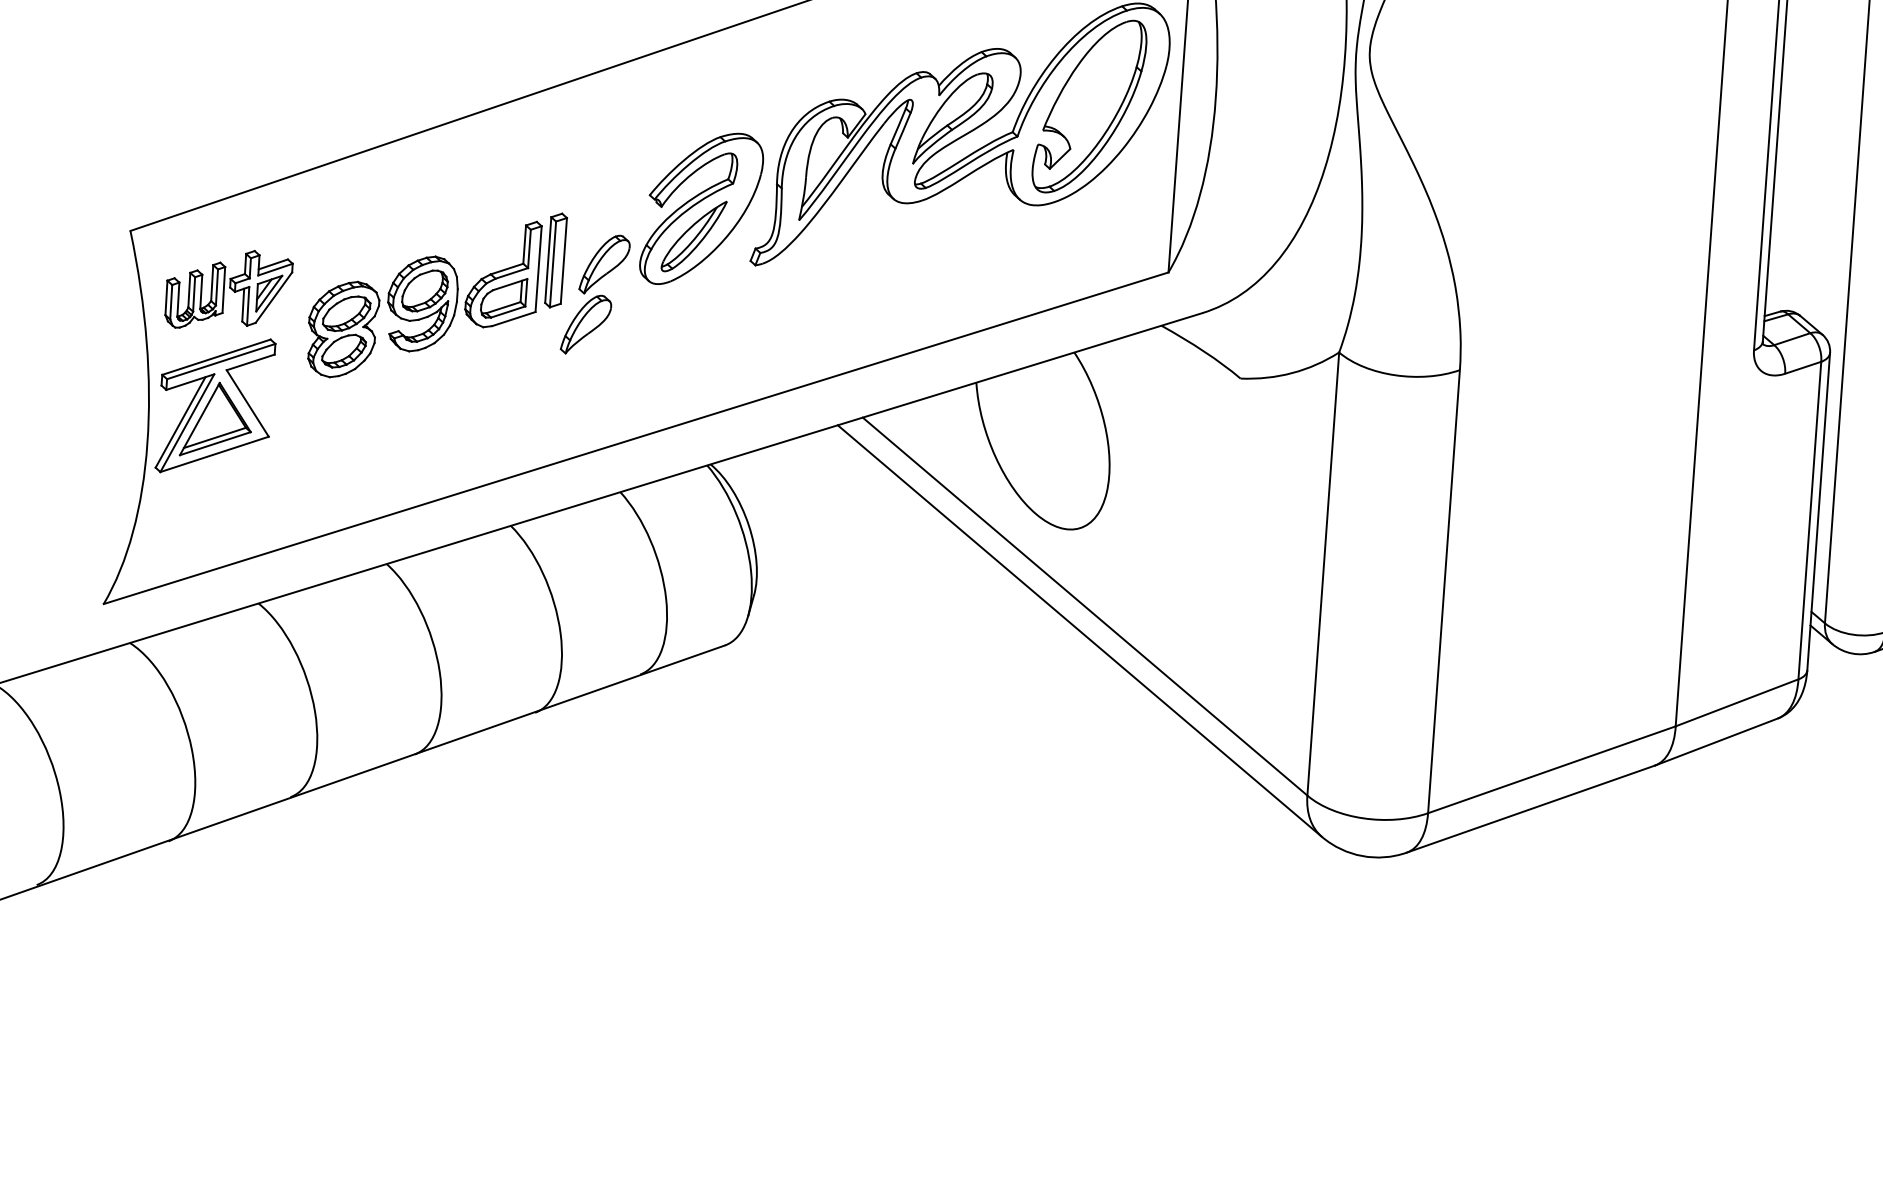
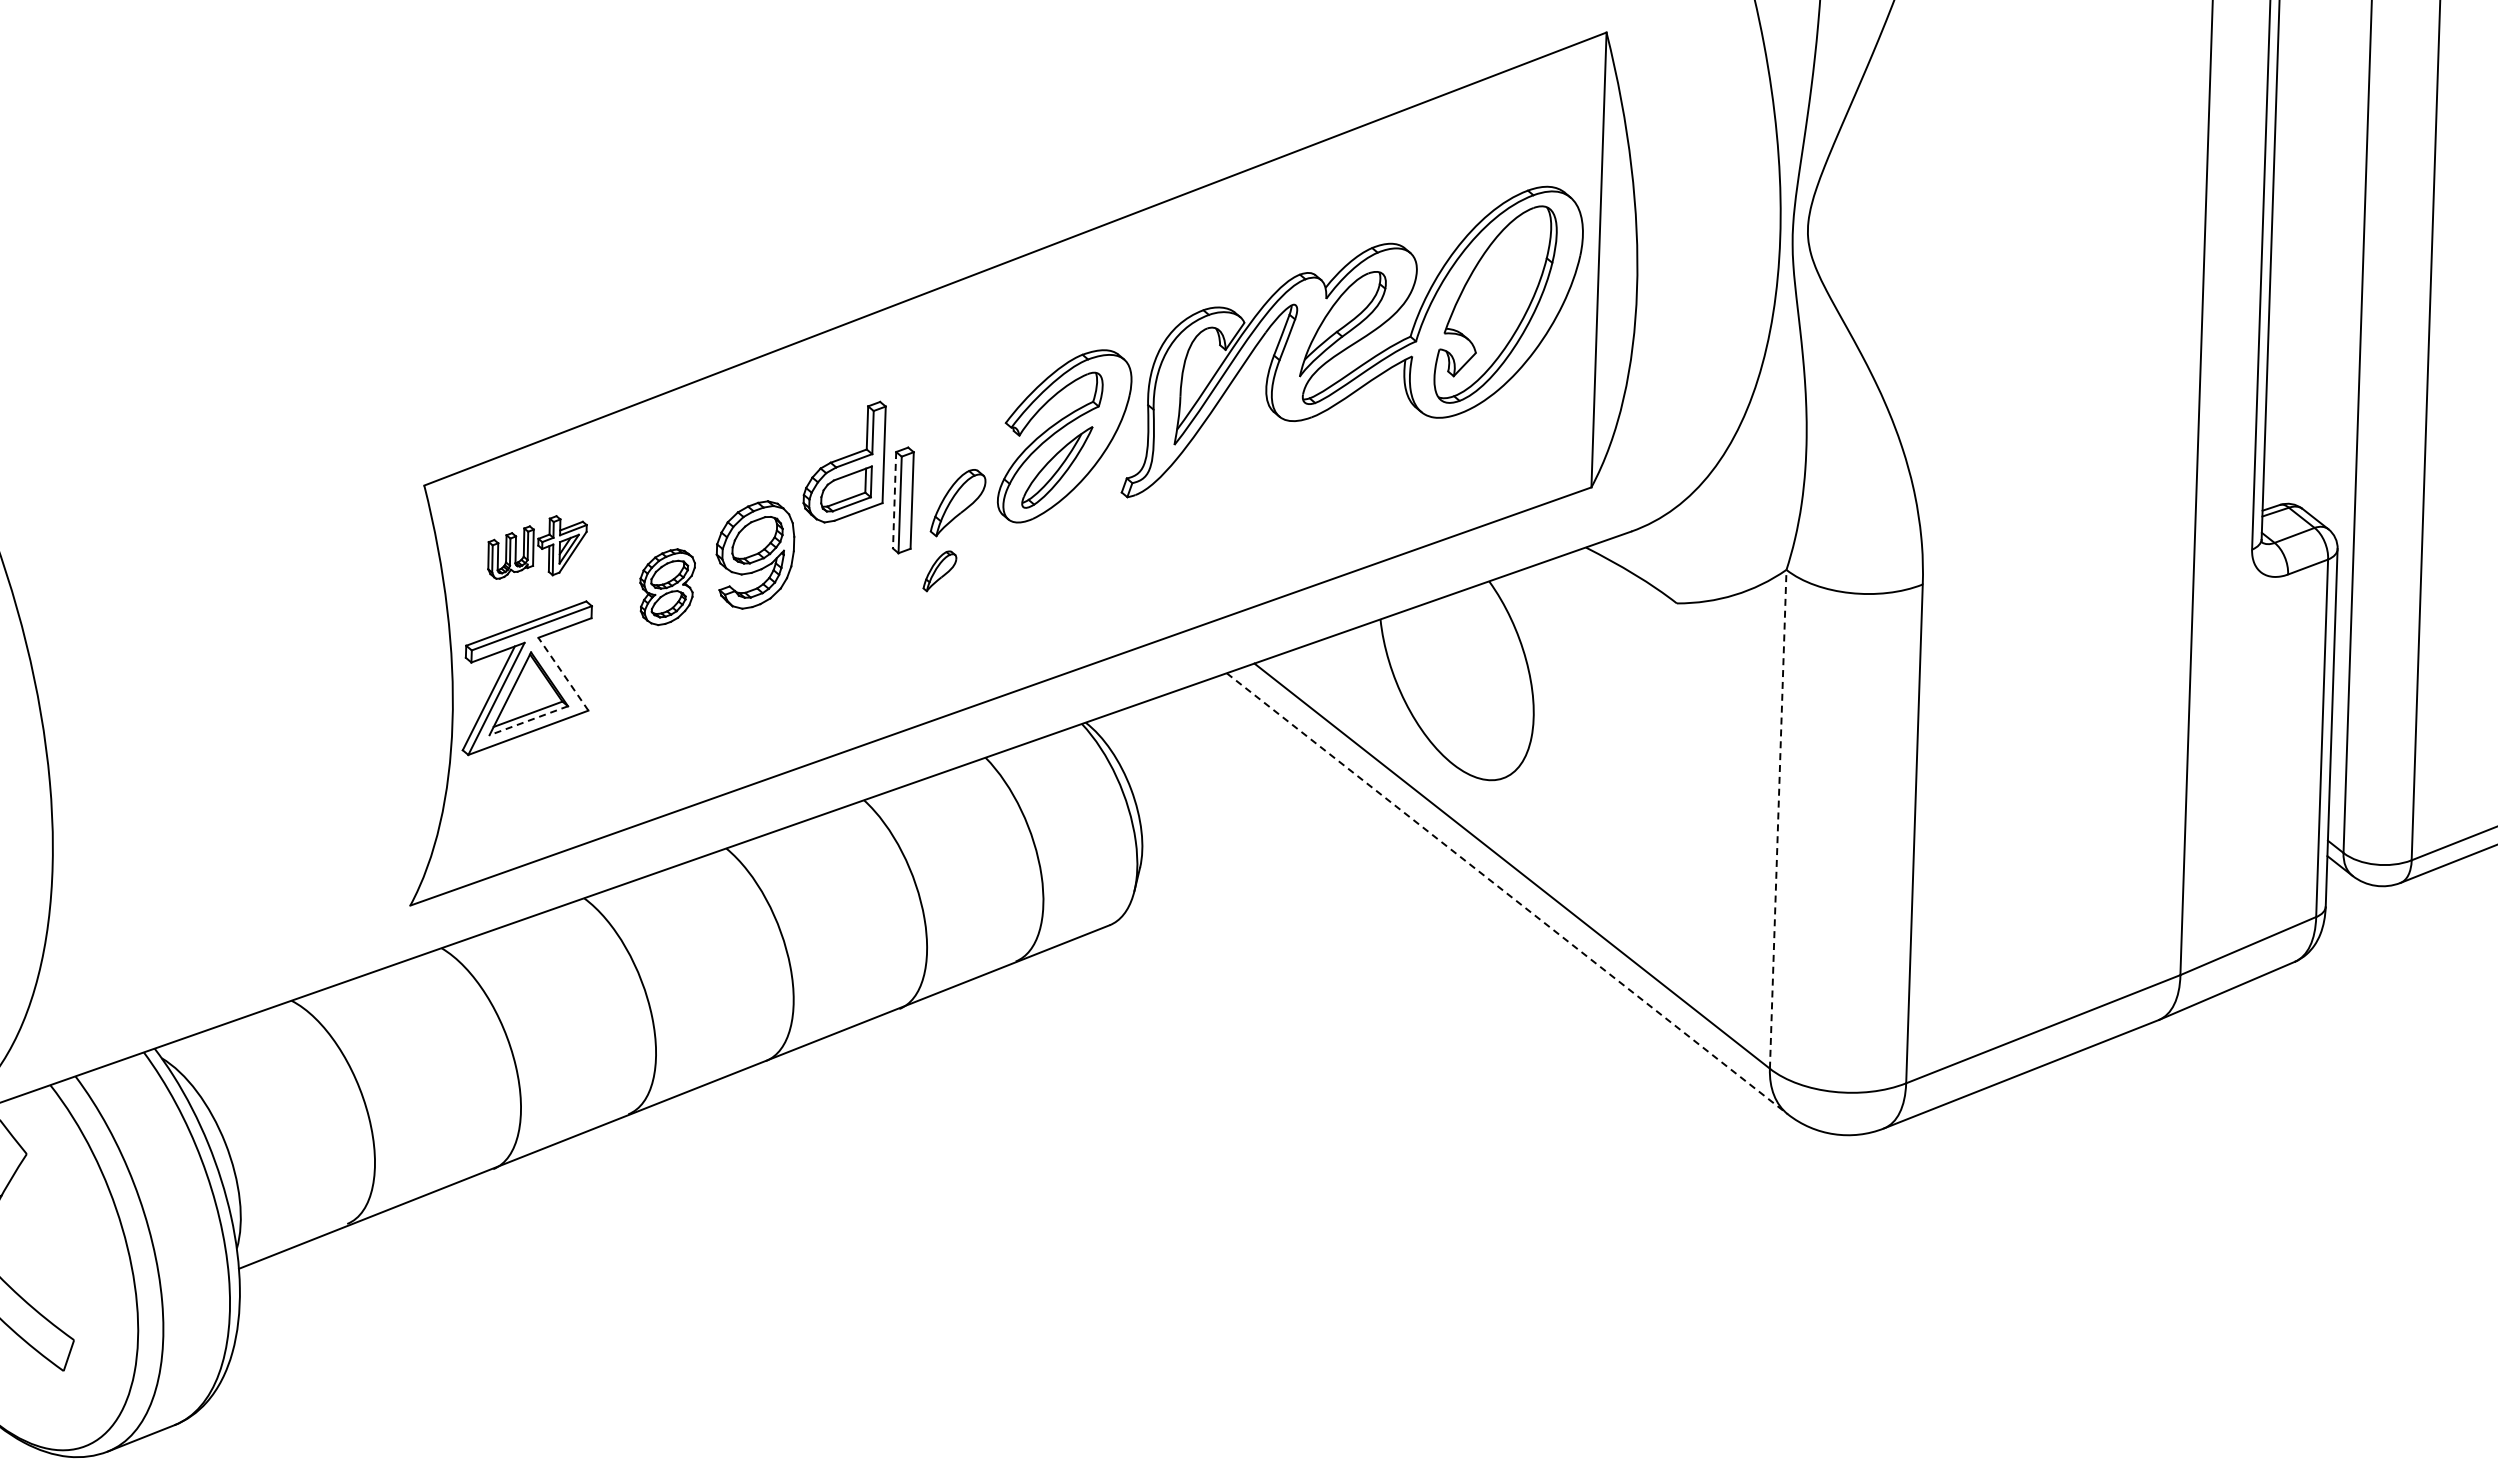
line: (548, 260) -> (894, 500), solid -> dashed
part: (503, 273) -> (844, 461), moved
part: (229, 289) -> (537, 547), size x0.7
part: (585, 324) -> (939, 571), size x0.6
part: (343, 329) -> (667, 587), size x0.7
line: (247, 402) -> (563, 673), solid -> dashed
line: (215, 443) -> (528, 720), solid -> dashed
line: (1323, 574) -> (1778, 819), solid -> dashed
line: (1079, 630) -> (1507, 893), solid -> dashed

